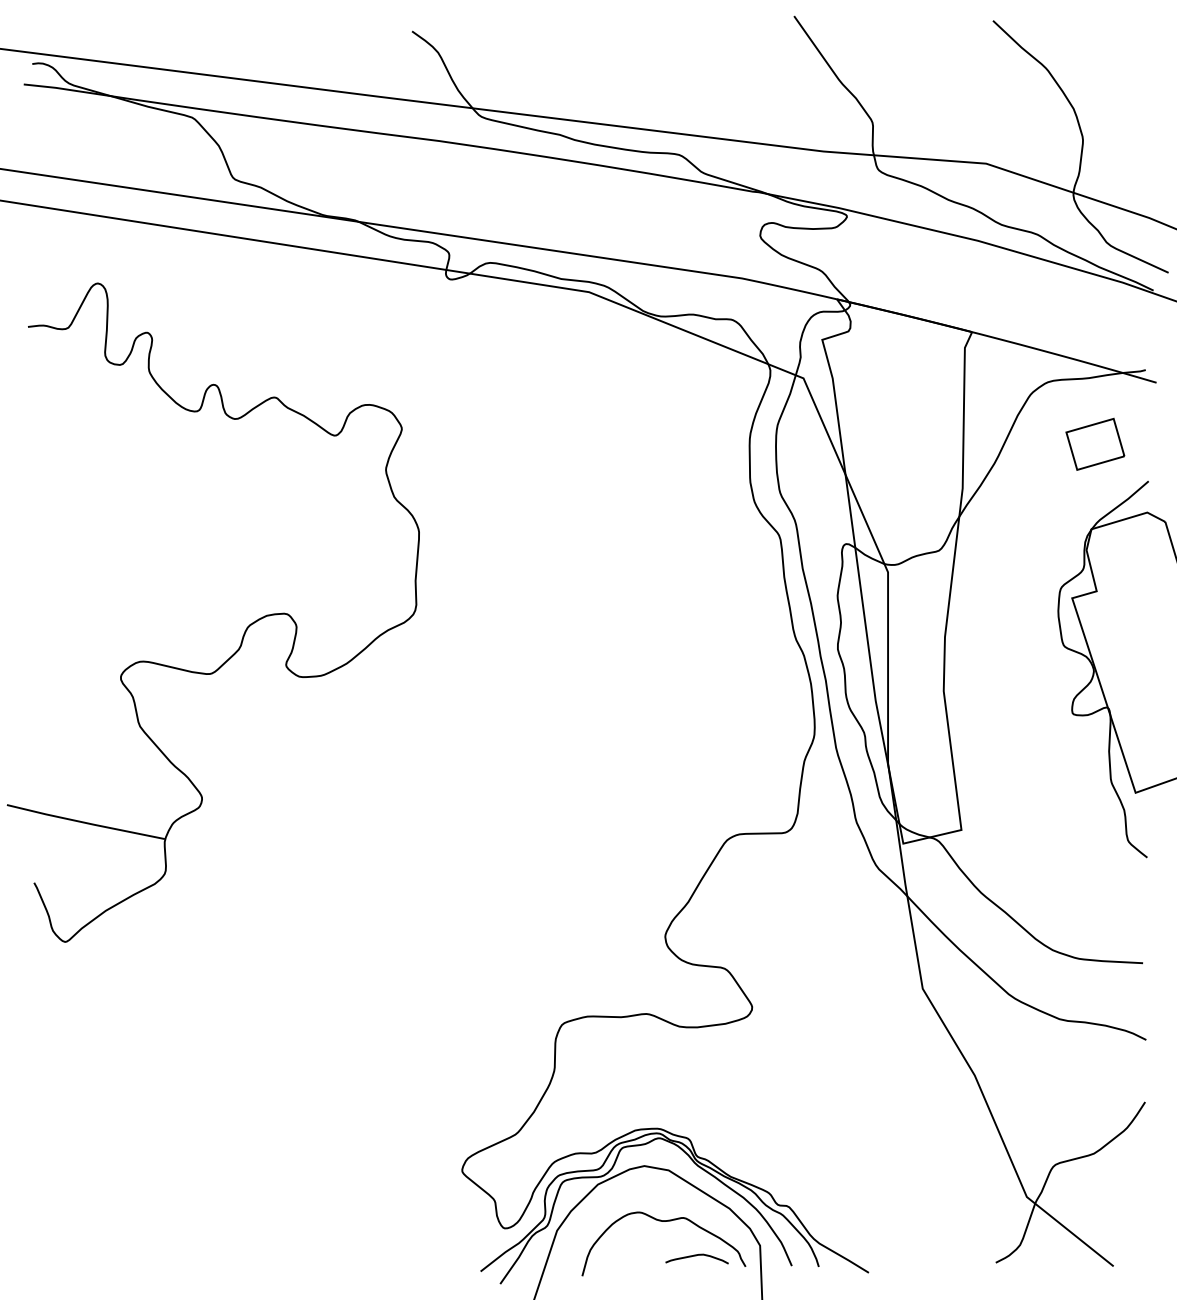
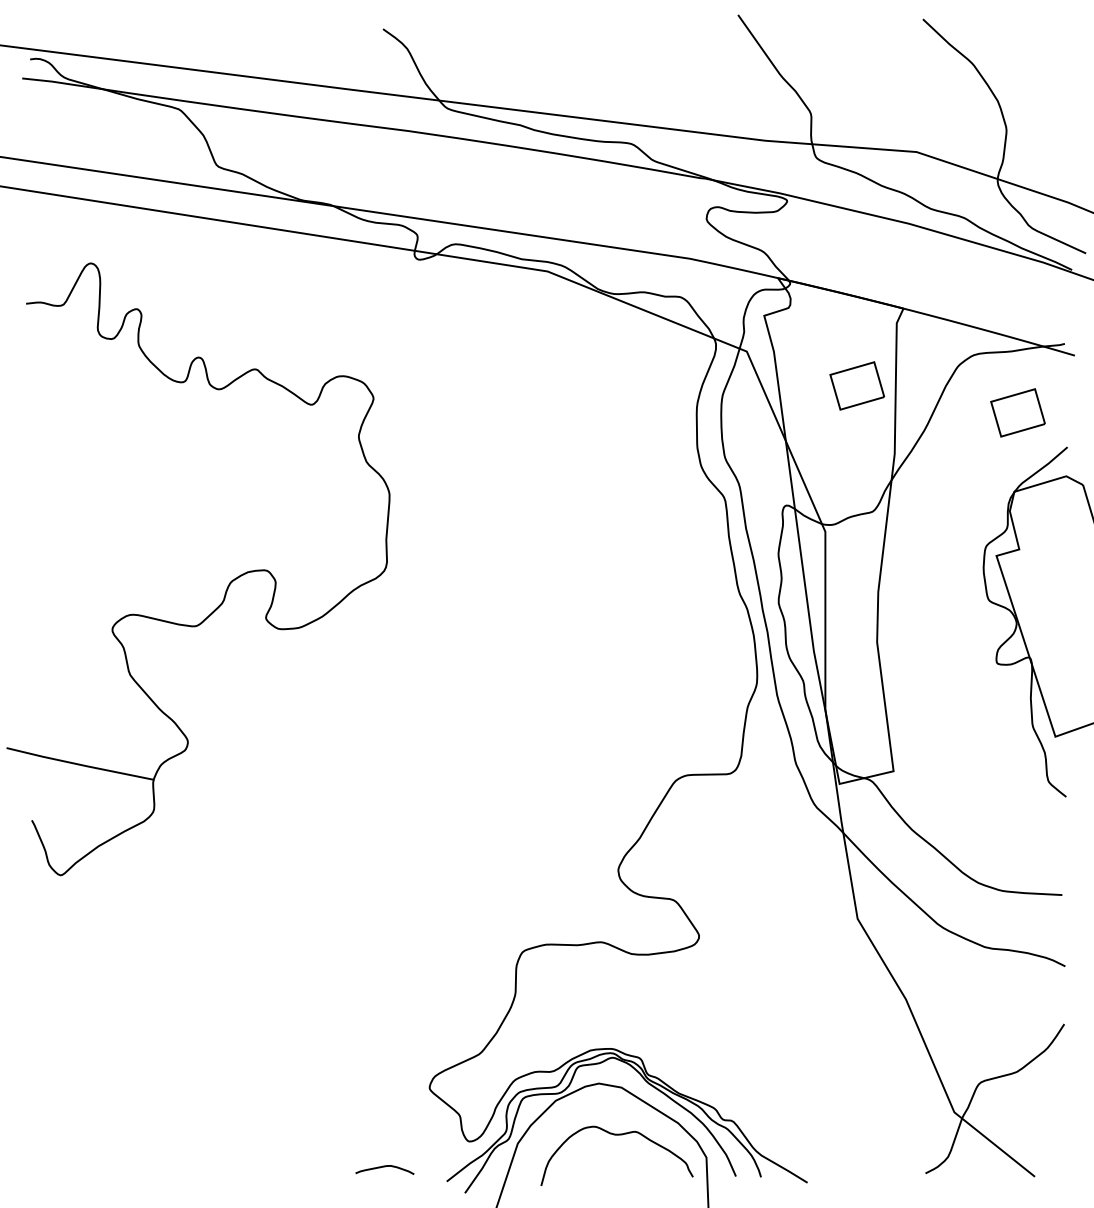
part: (922, 414) -> (857, 385), added
curve: (696, 1256) -> (384, 1167), moved

